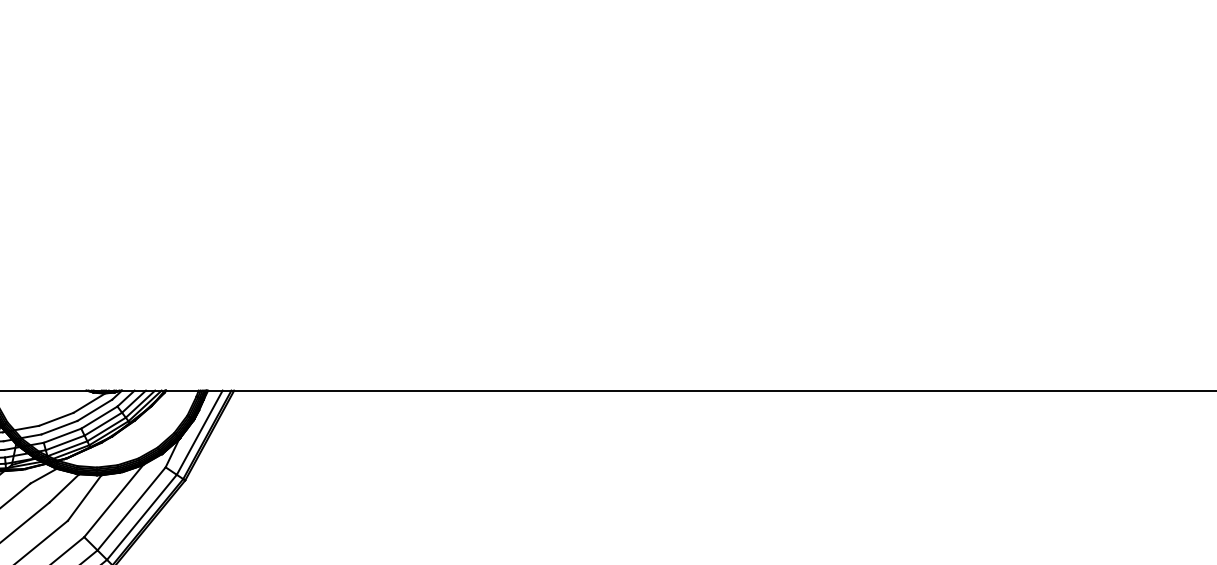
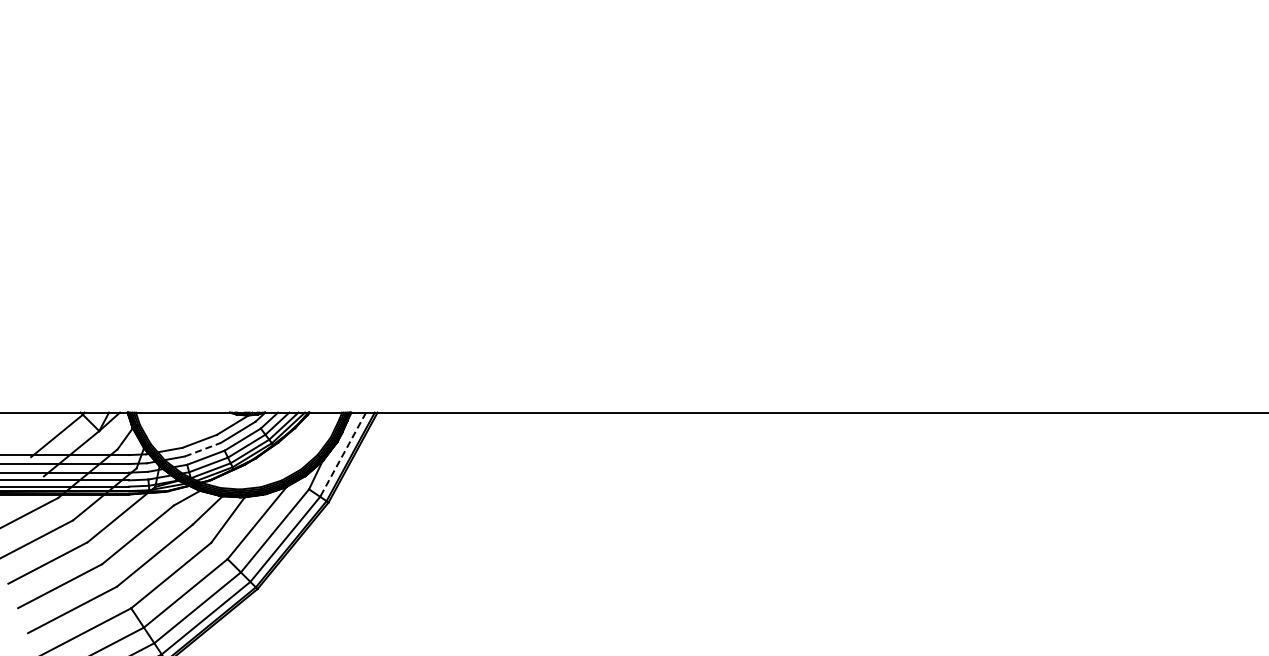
line: (60, 427) -> (203, 449), solid -> dashed
line: (200, 432) -> (343, 454), solid -> dashed

